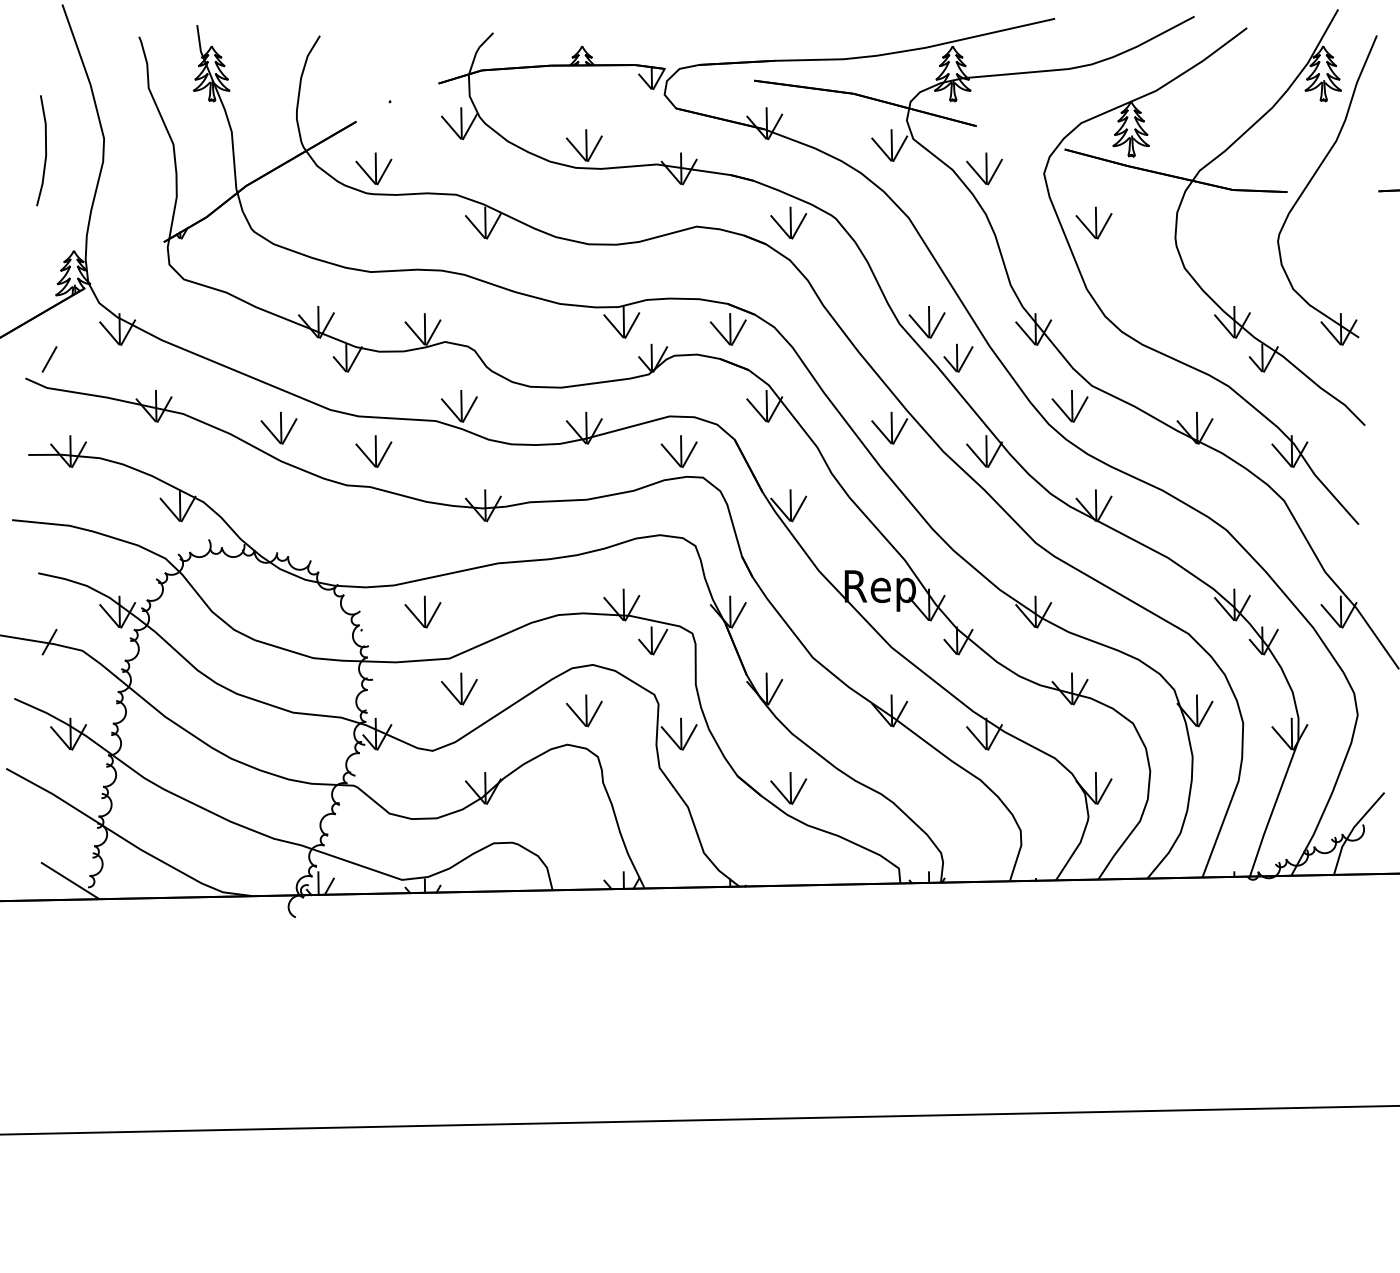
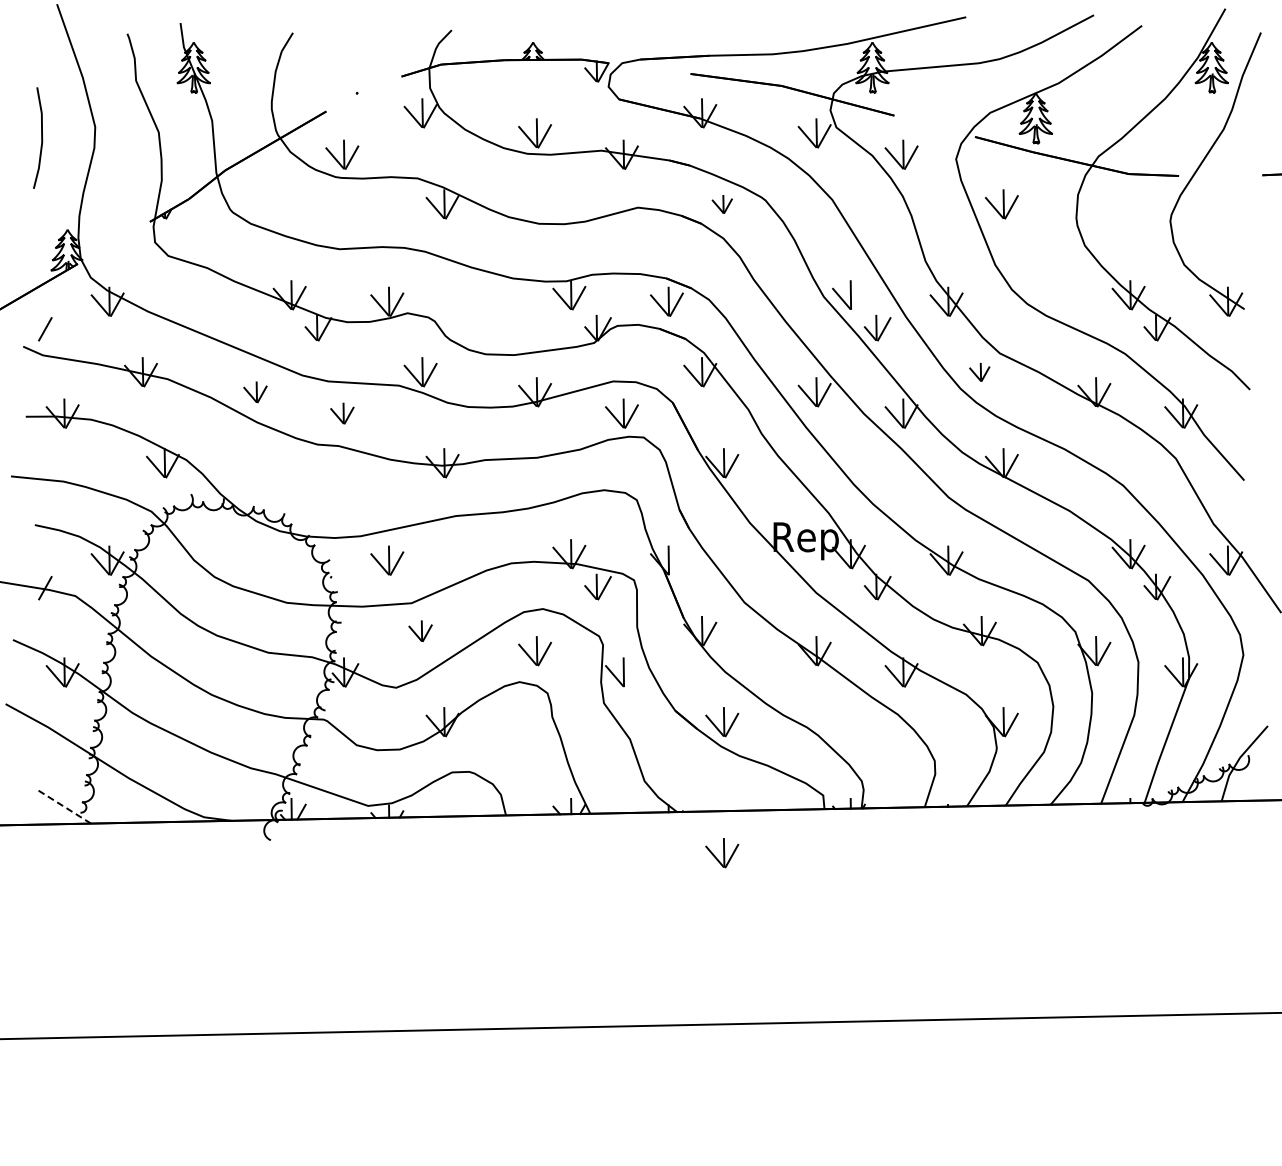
part: (788, 223) -> (722, 204), size x0.6
line: (937, 325) -> (858, 298), removed
part: (1069, 406) -> (979, 372), size x0.6
part: (279, 428) -> (255, 392), size x0.7
part: (374, 451) -> (342, 413), size x0.7
line: (738, 615) -> (676, 563), removed
part: (459, 689) -> (420, 631), size x0.7
line: (689, 737) -> (631, 675), removed
line: (70, 880) -> (64, 806), solid -> dashed
part: (788, 931) -> (722, 853), added

